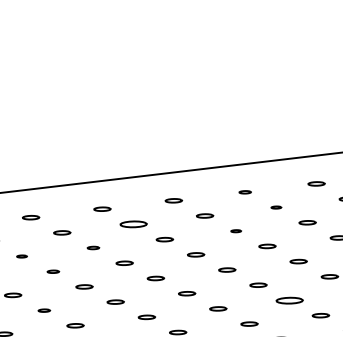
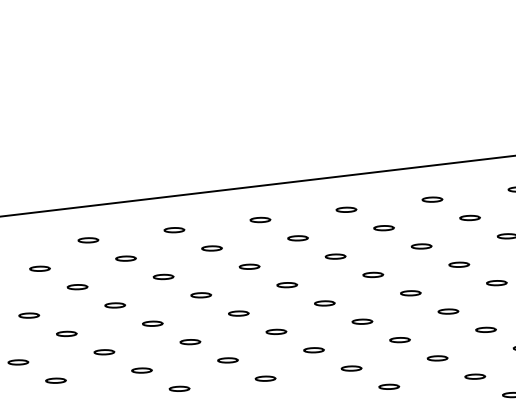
part: (245, 192) -> (432, 199), size x1.43
part: (275, 207) -> (469, 217), size x1.67
part: (133, 224) -> (297, 238), size x0.62
part: (236, 231) -> (421, 246), size x1.67
part: (93, 247) -> (249, 266), size x1.43
part: (22, 256) -> (163, 276), size x1.67
part: (53, 271) -> (201, 295), size x1.43
part: (289, 300) -> (485, 329), size x0.62
part: (44, 310) -> (190, 342), size x1.43

